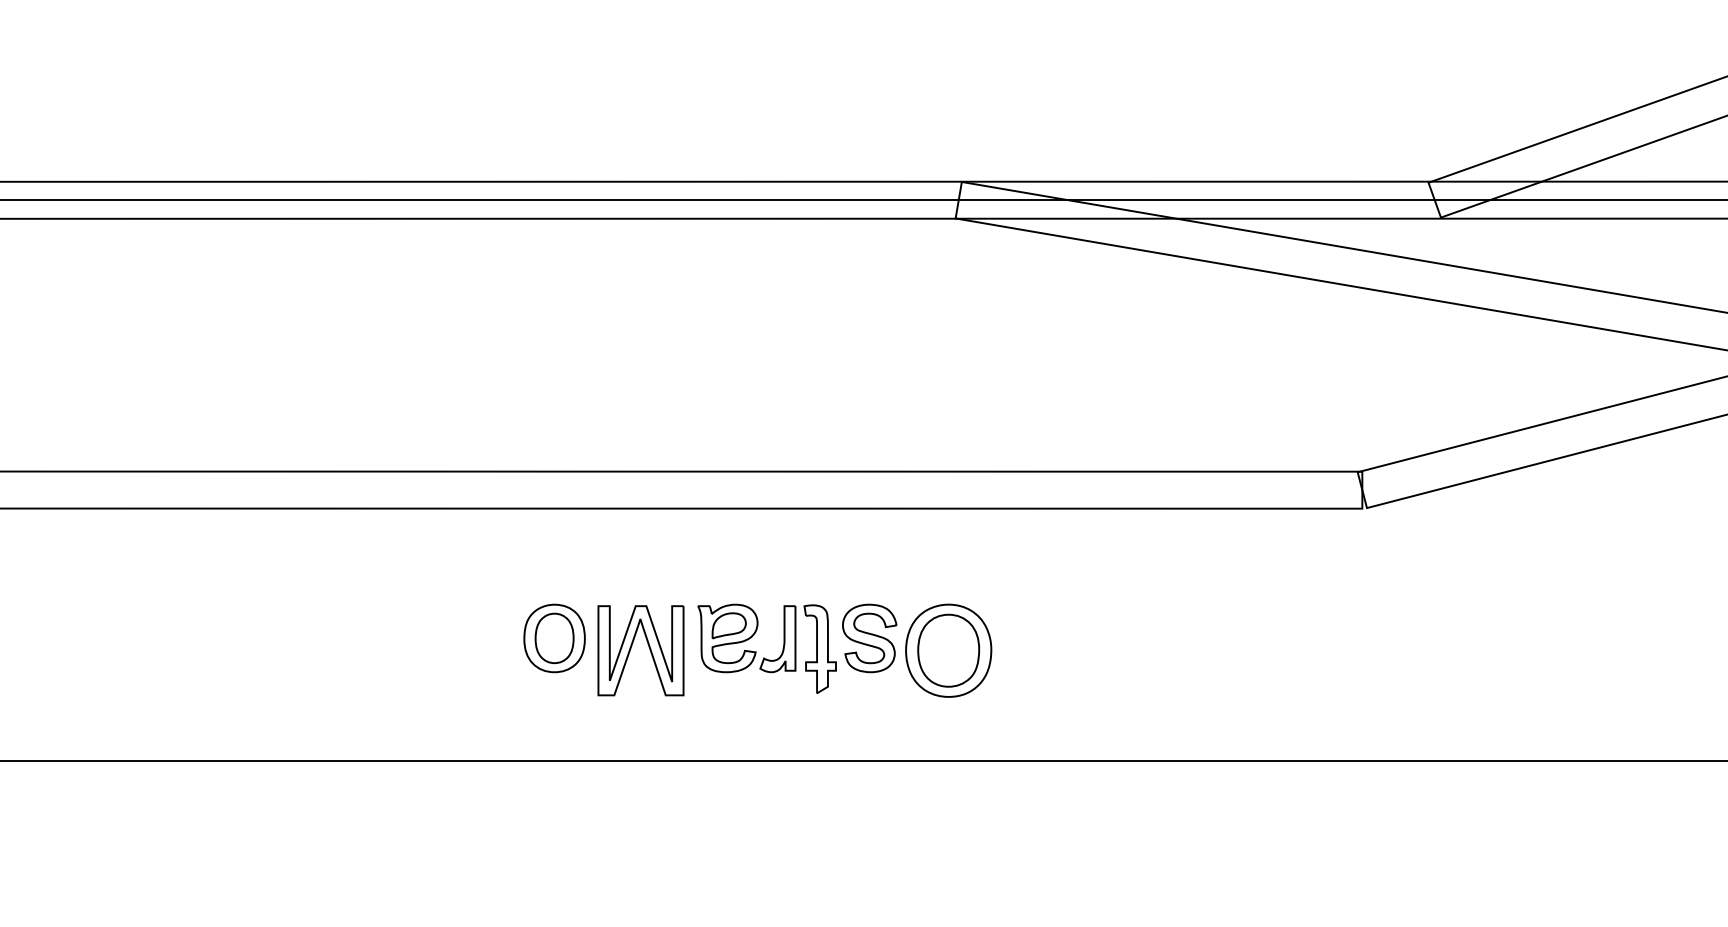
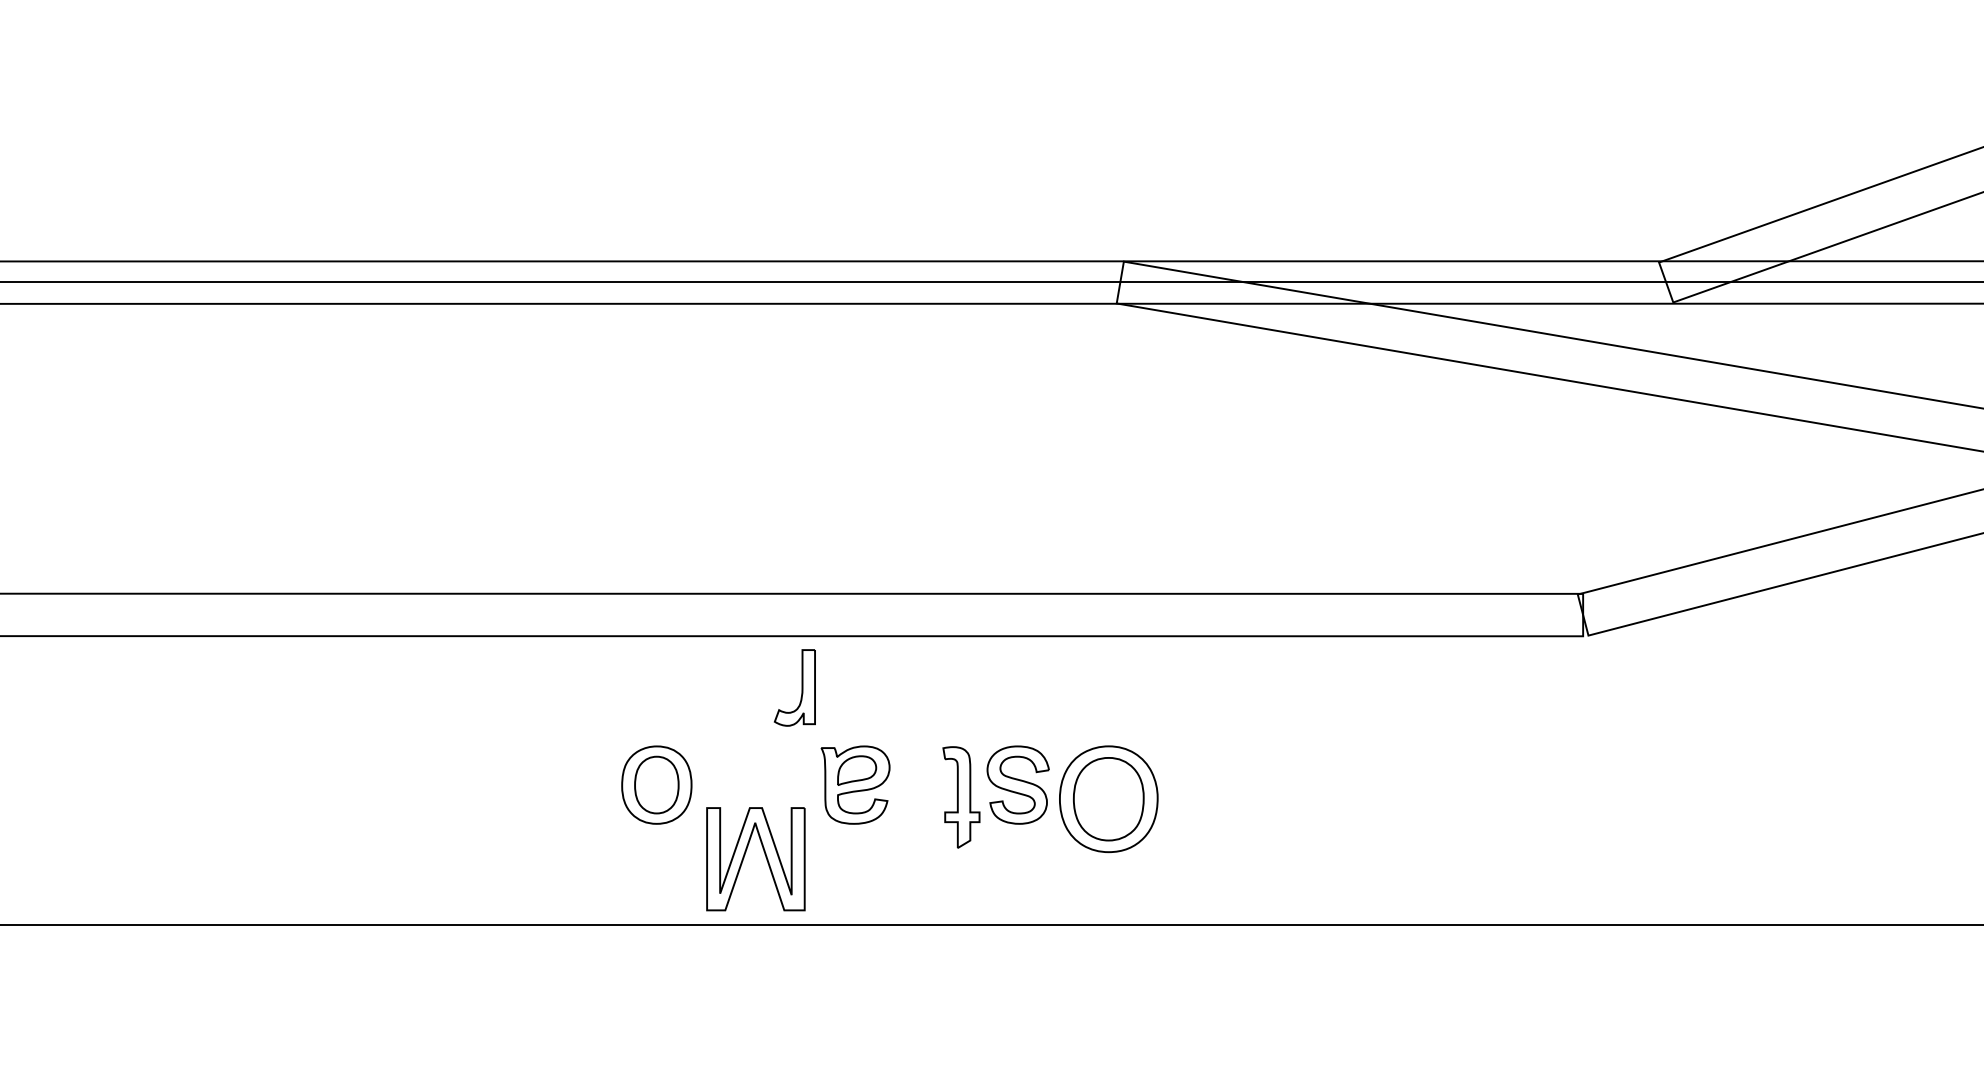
part: (783, 638) -> (801, 687), moved
part: (649, 649) -> (765, 857), moved

